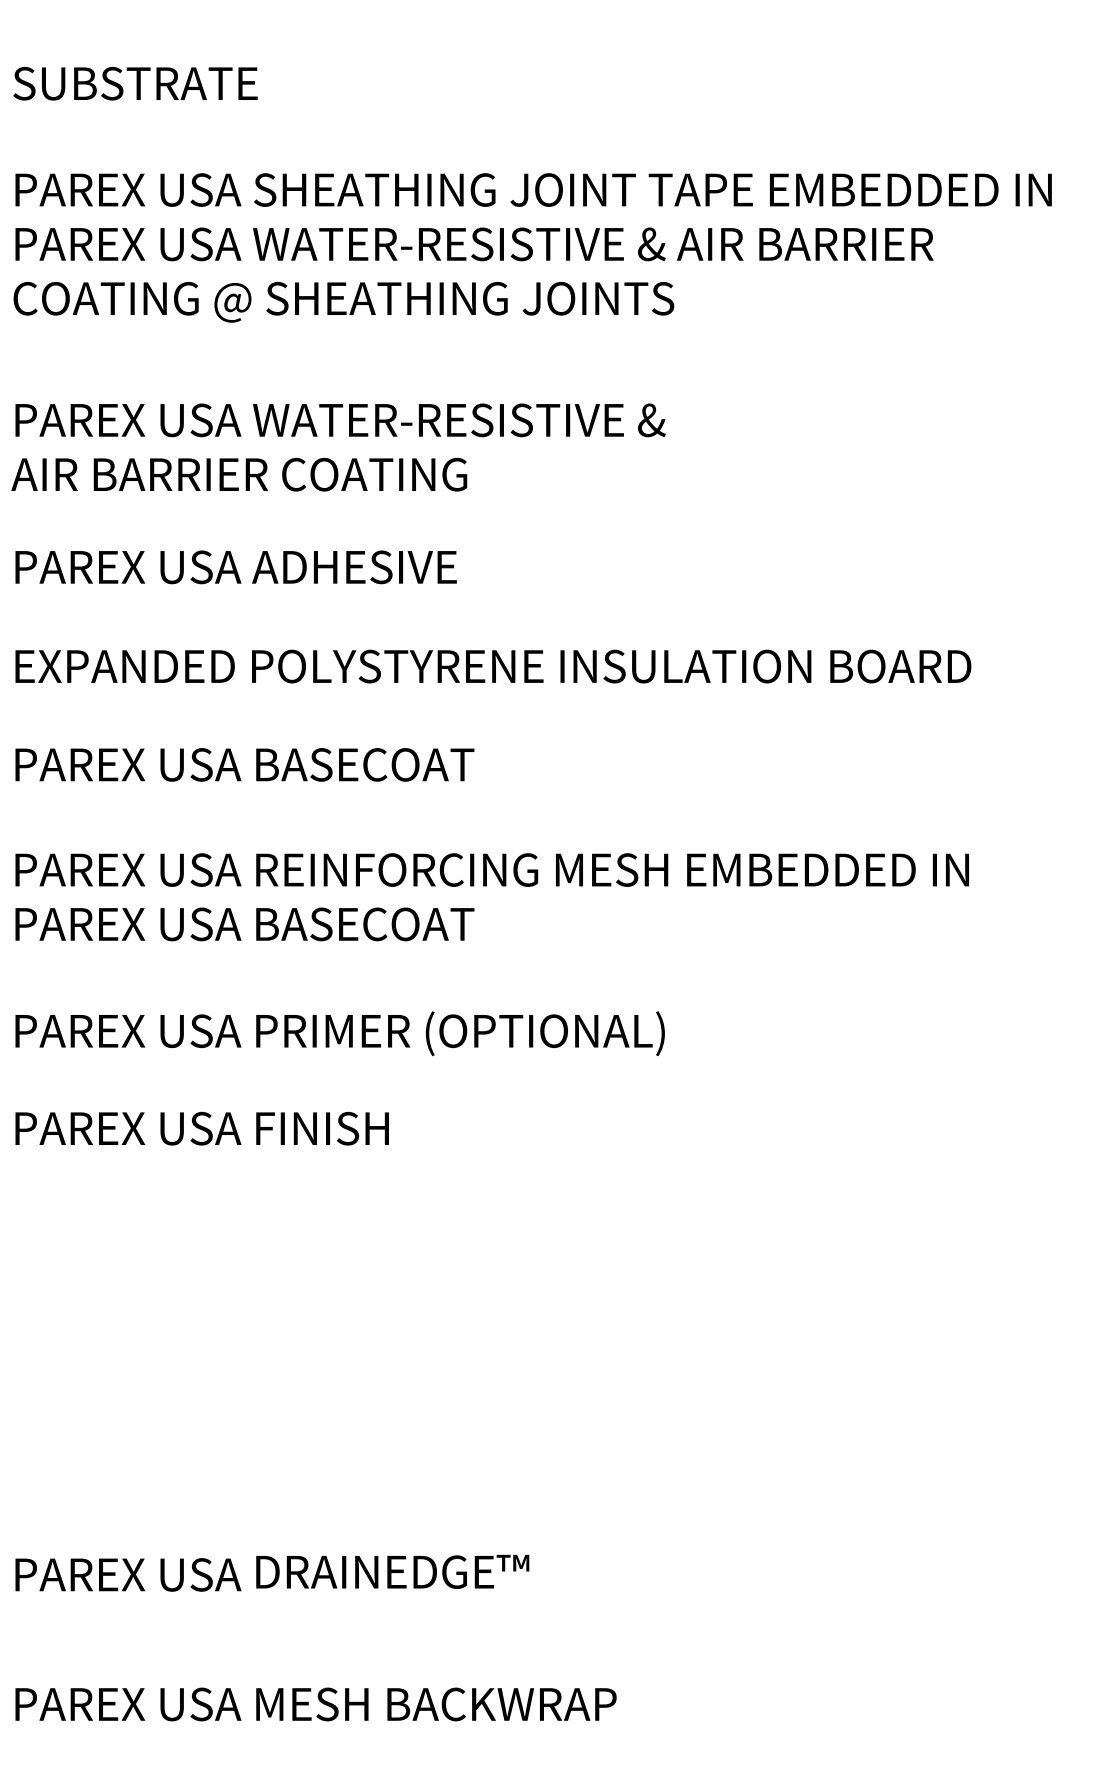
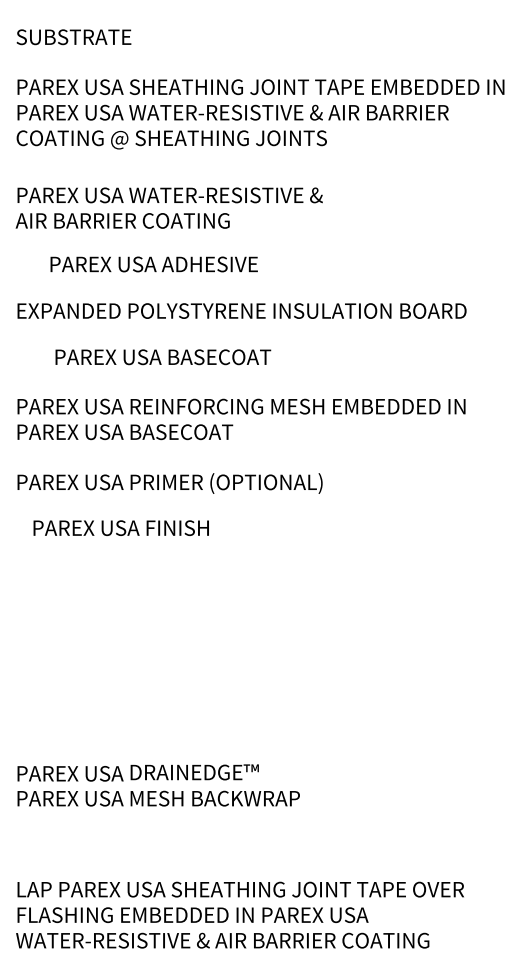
text: (234, 567) -> (153, 264), moved
text: (245, 765) -> (163, 357), moved
text: (200, 1127) -> (120, 527), moved
text: (270, 1572) -> (137, 772), moved

